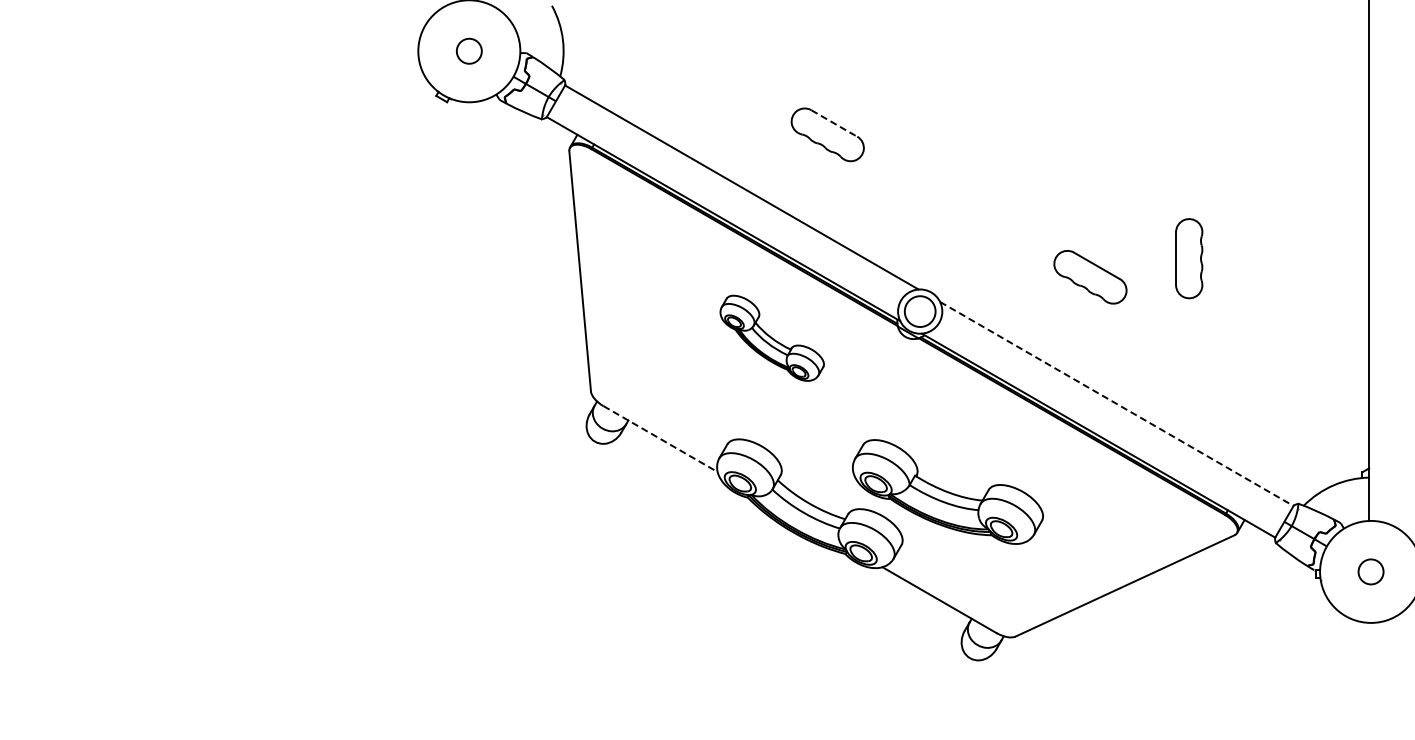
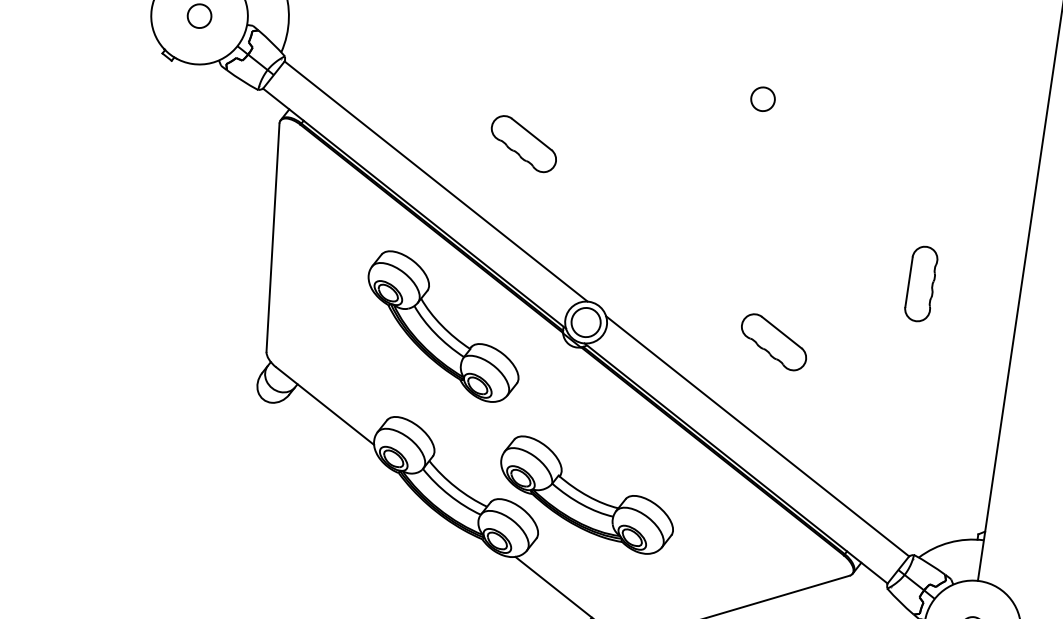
circle: (1070, 50) -> (763, 98), added
line: (834, 123) -> (531, 134), dashed -> solid
part: (1189, 258) -> (921, 283), moved
part: (1090, 277) -> (774, 342), moved
part: (772, 338) -> (443, 327), size x1.67
line: (1117, 404) -> (758, 436), dashed -> solid
line: (660, 439) -> (325, 406), dashed -> solid

